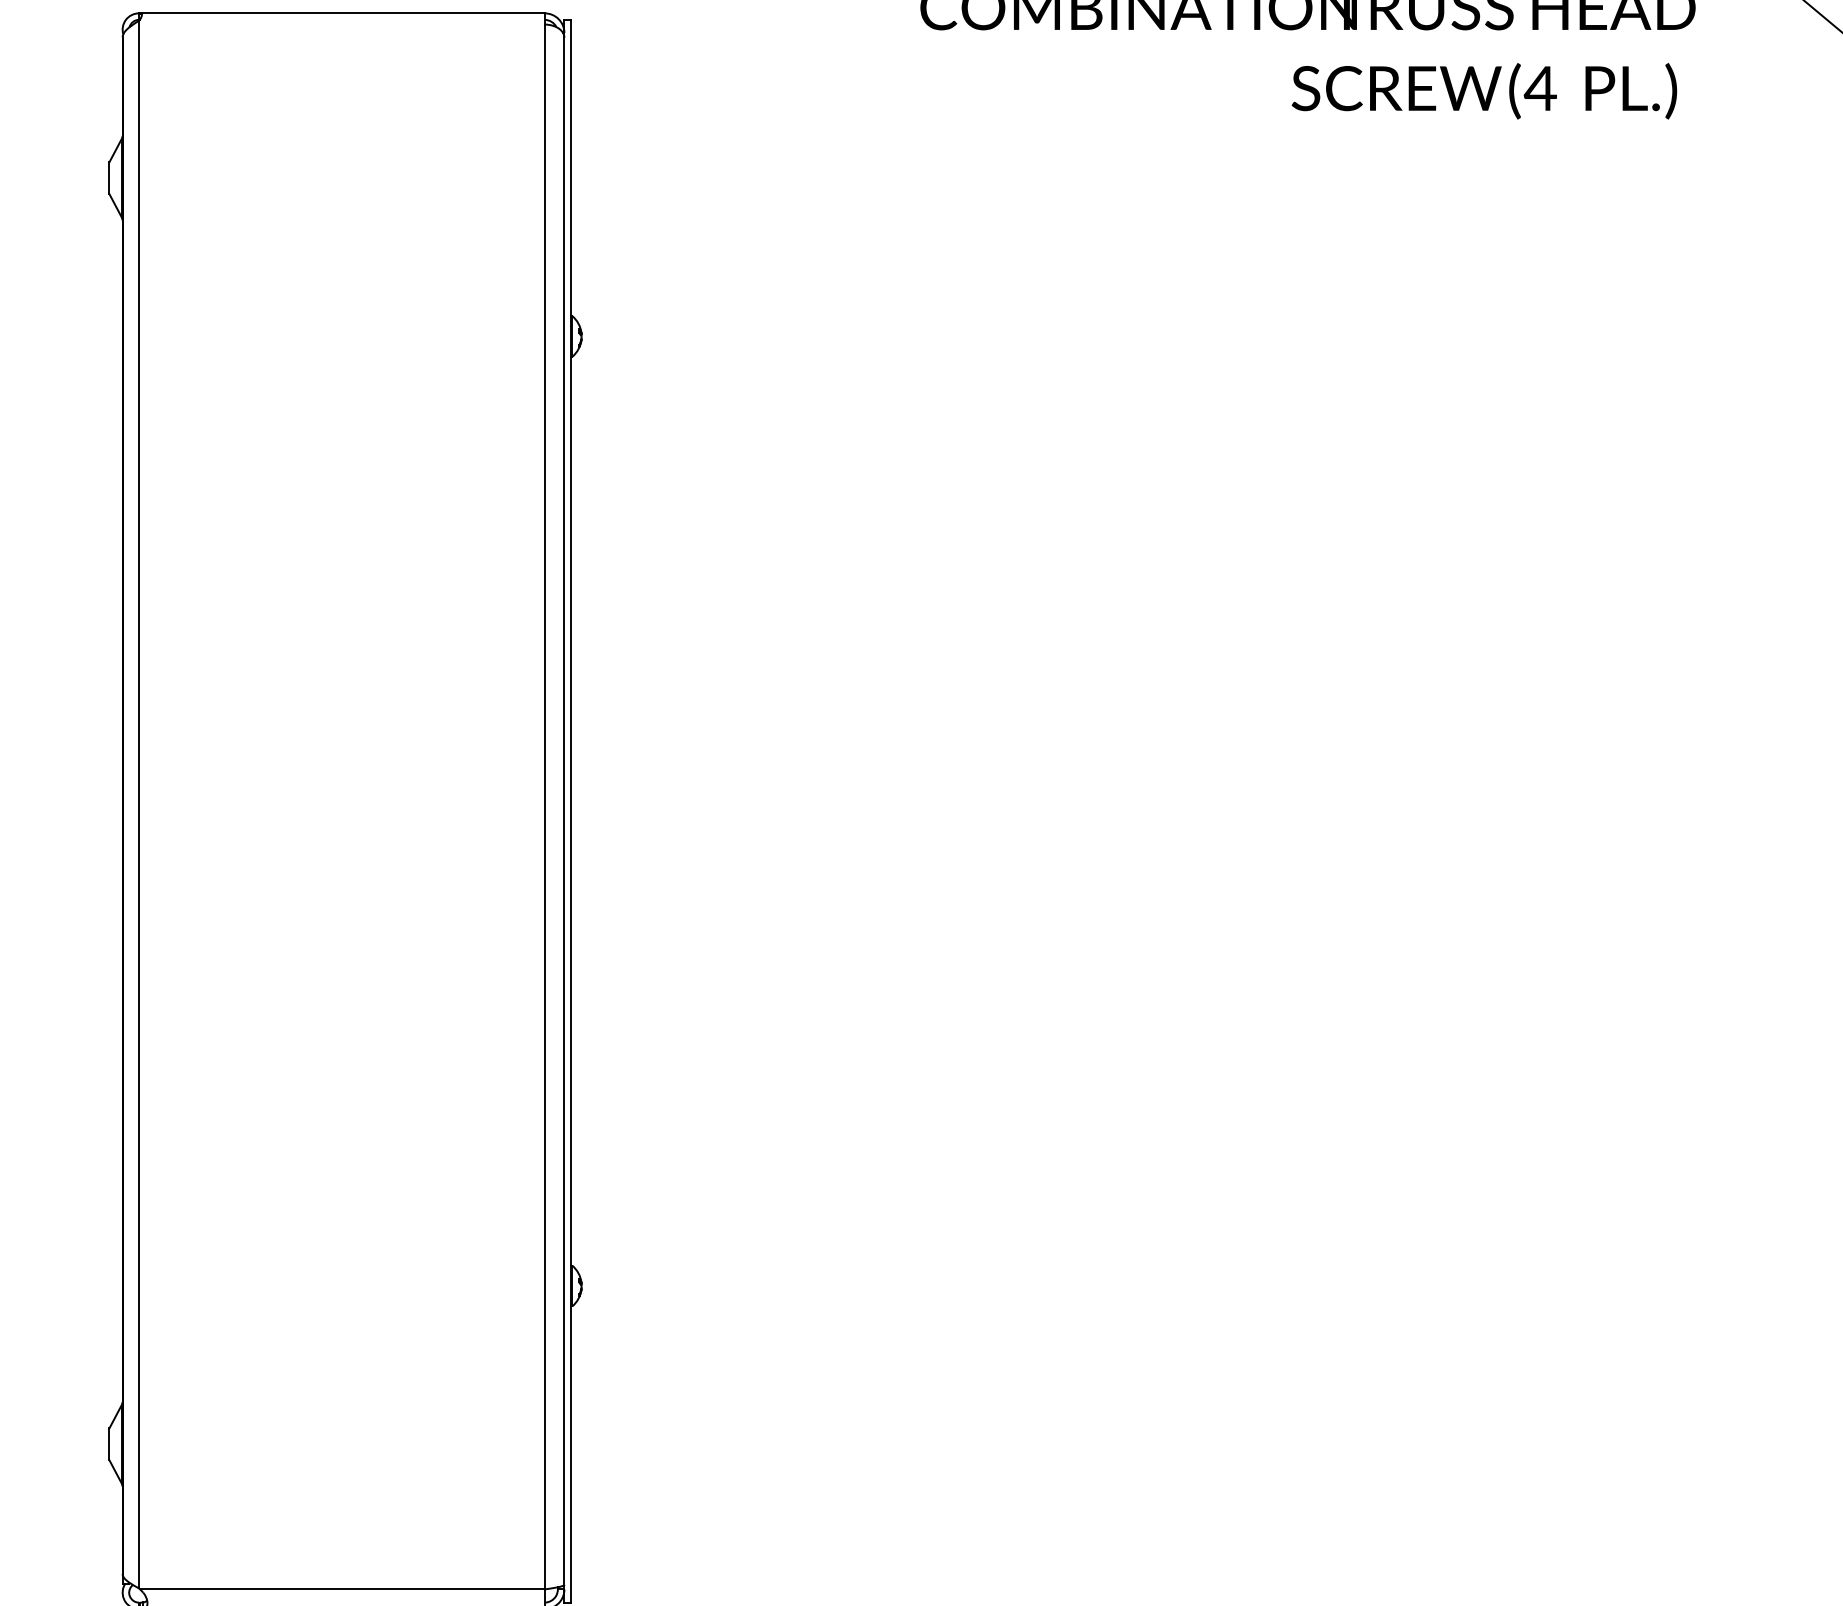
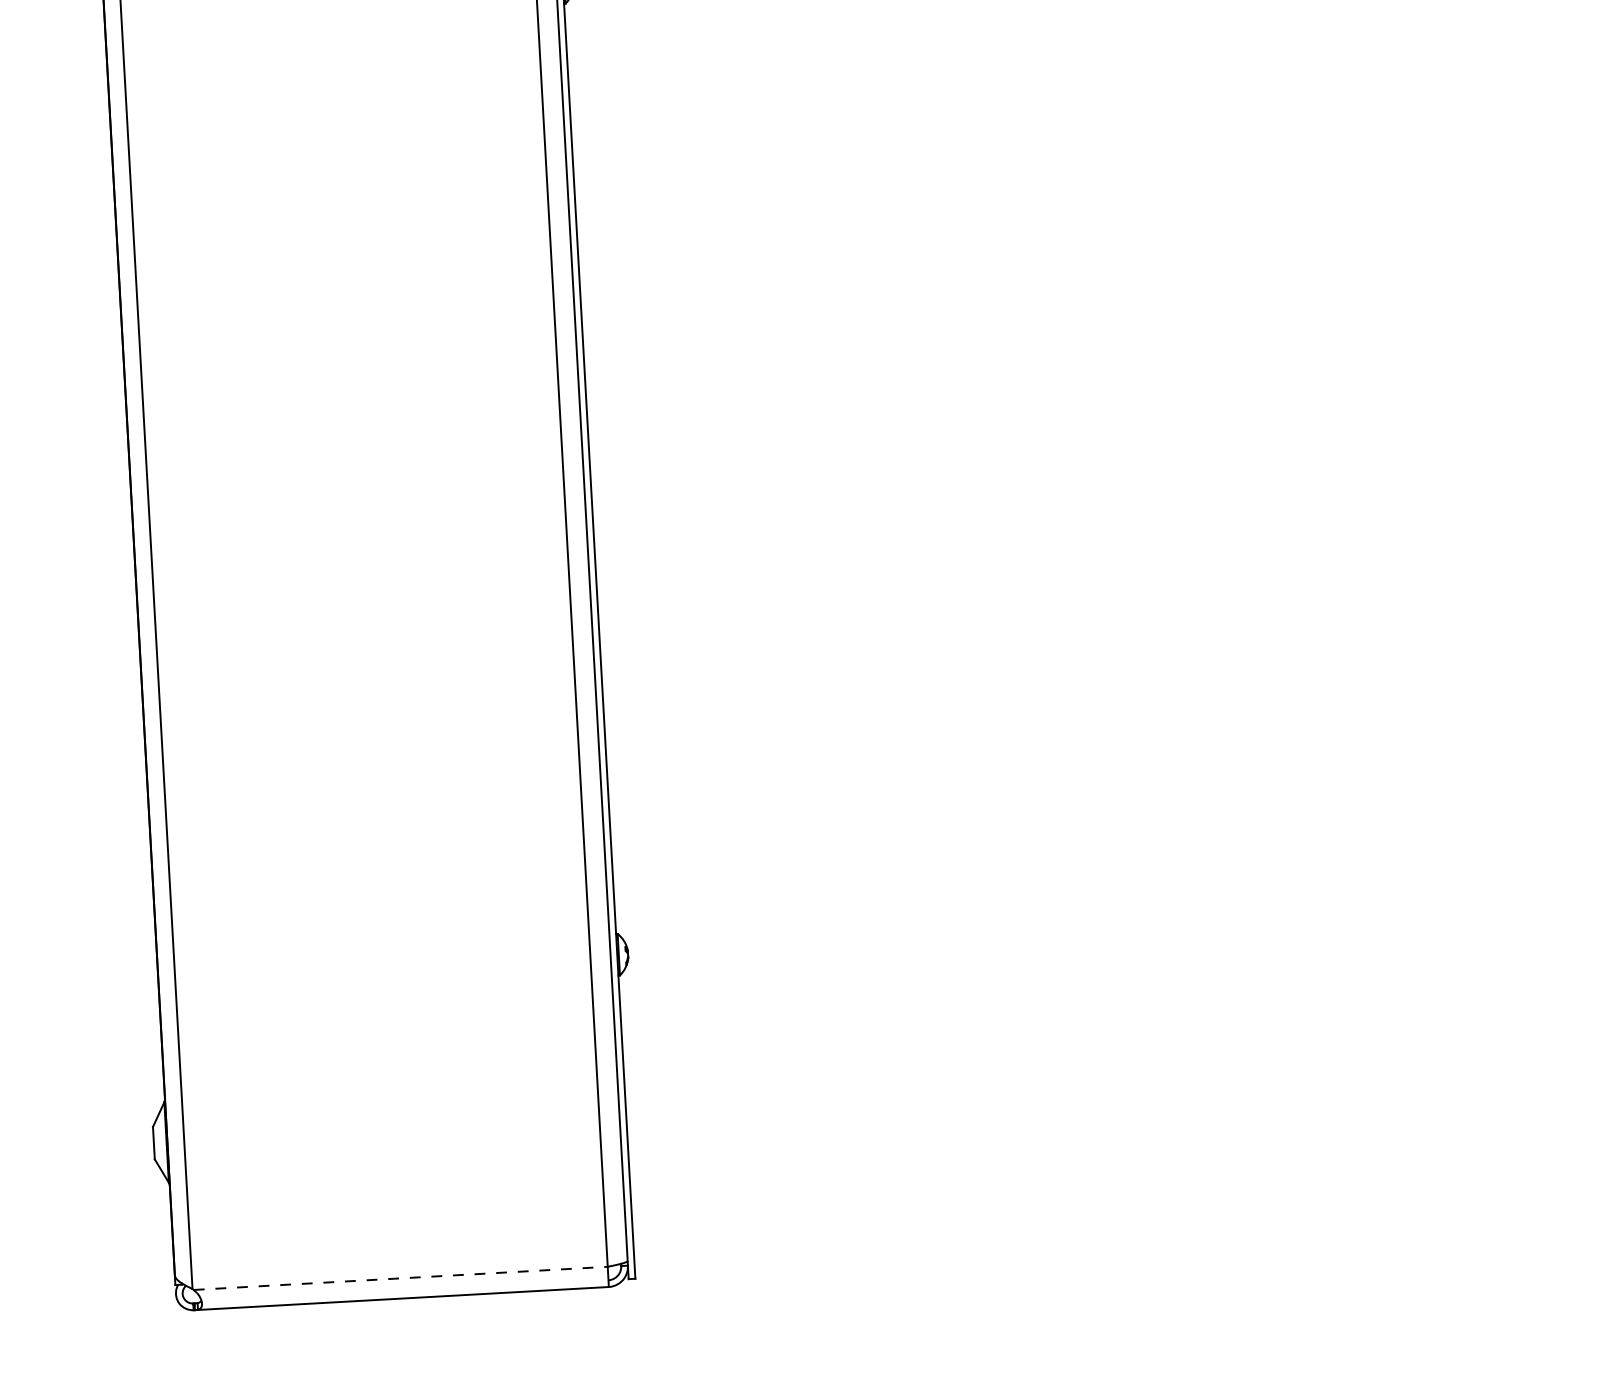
line: (342, 1589) -> (400, 1278), solid -> dashed

